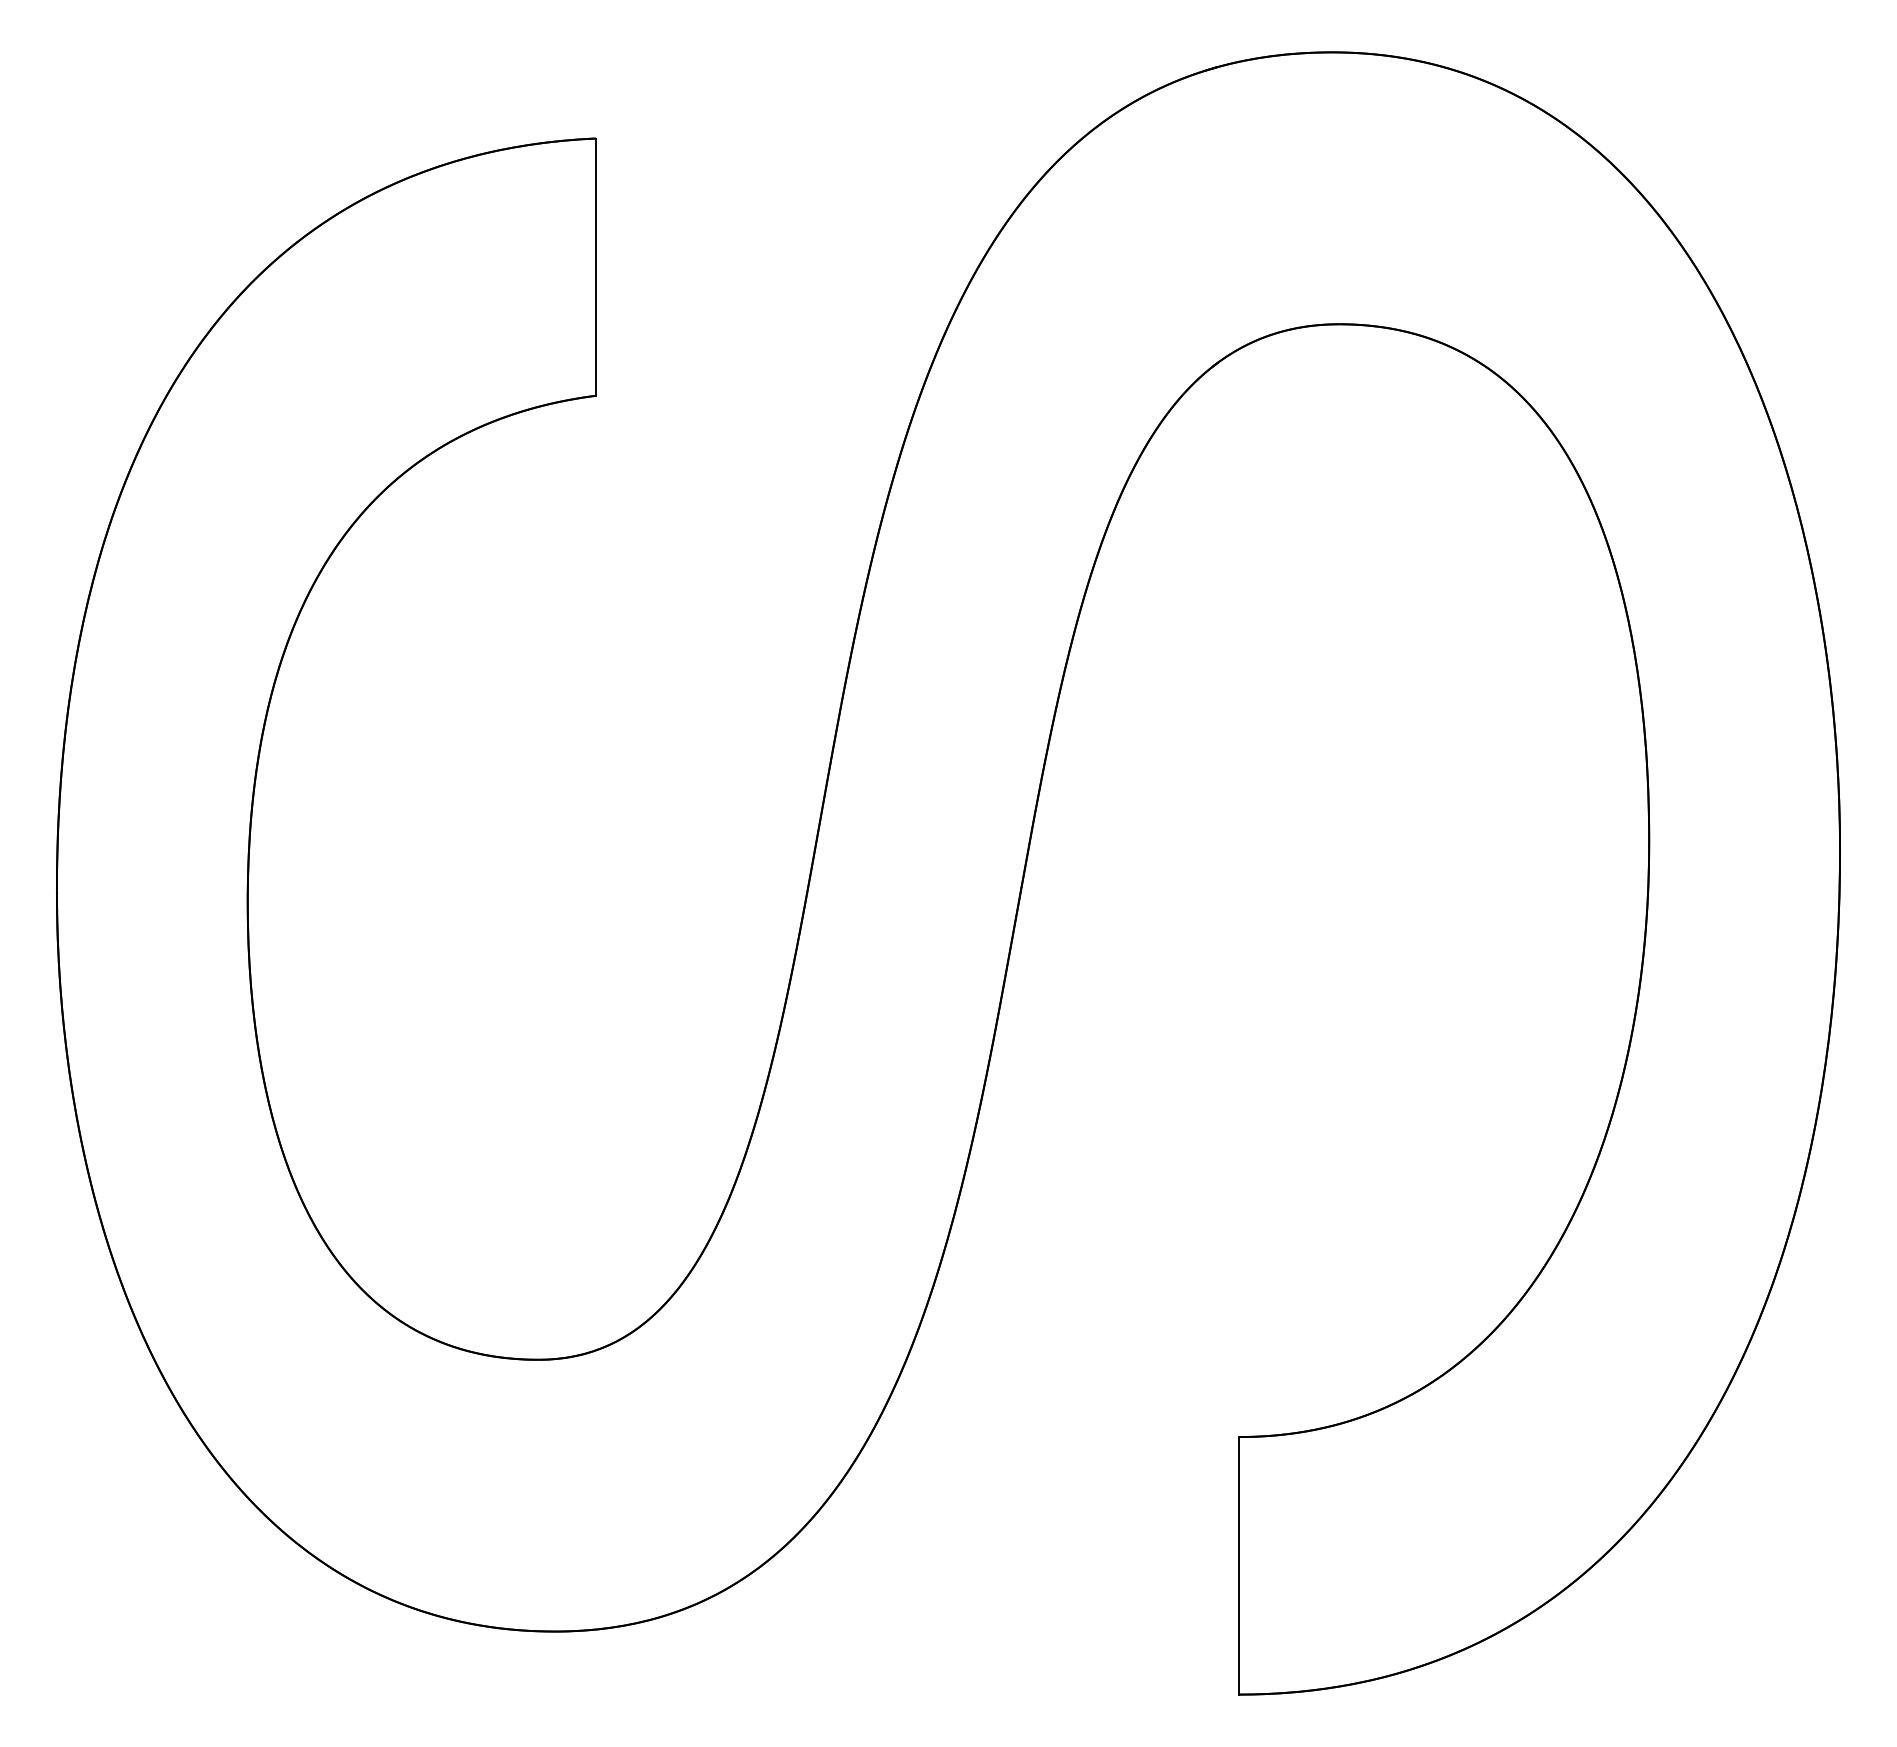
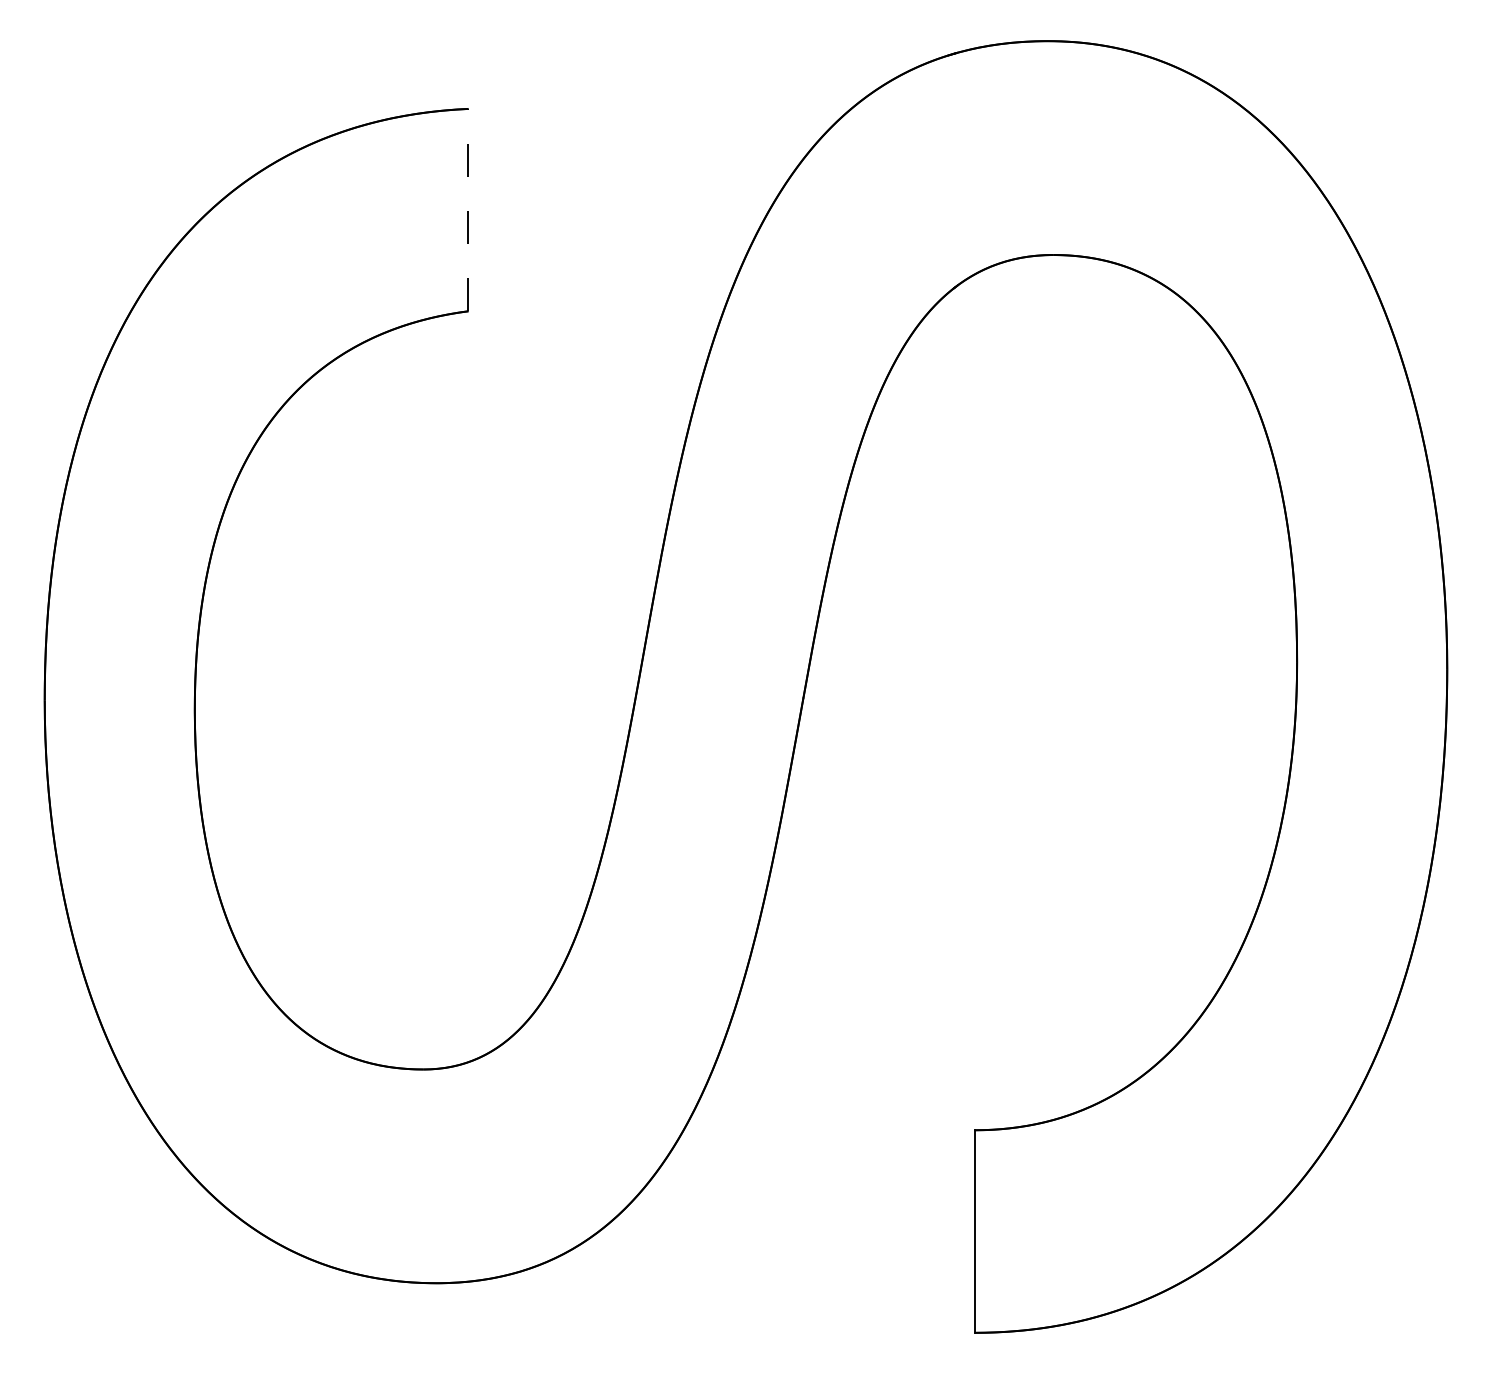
line: (595, 266) -> (468, 209), solid -> dashed

